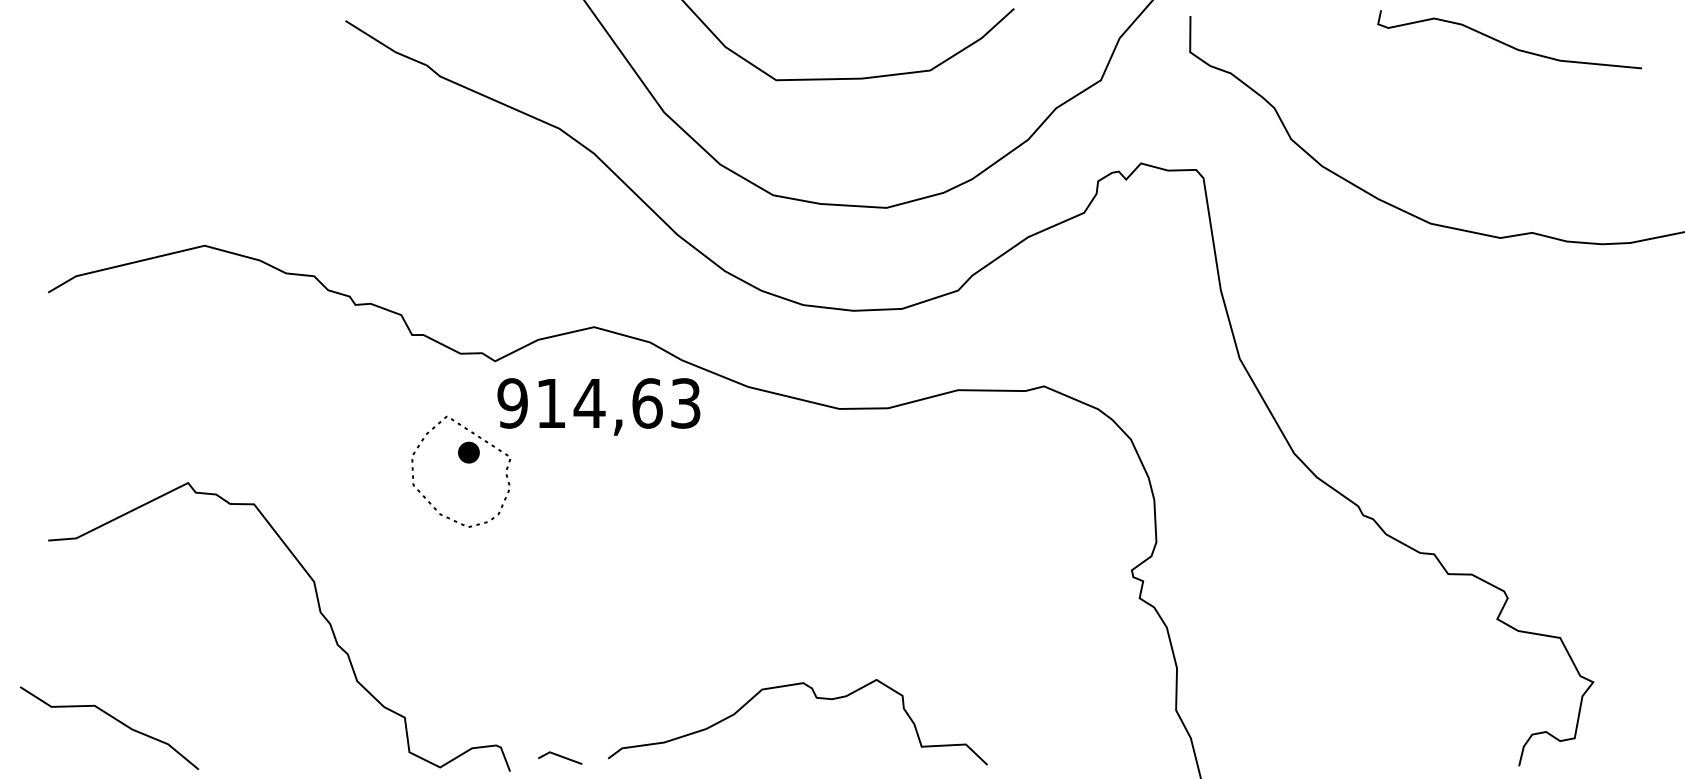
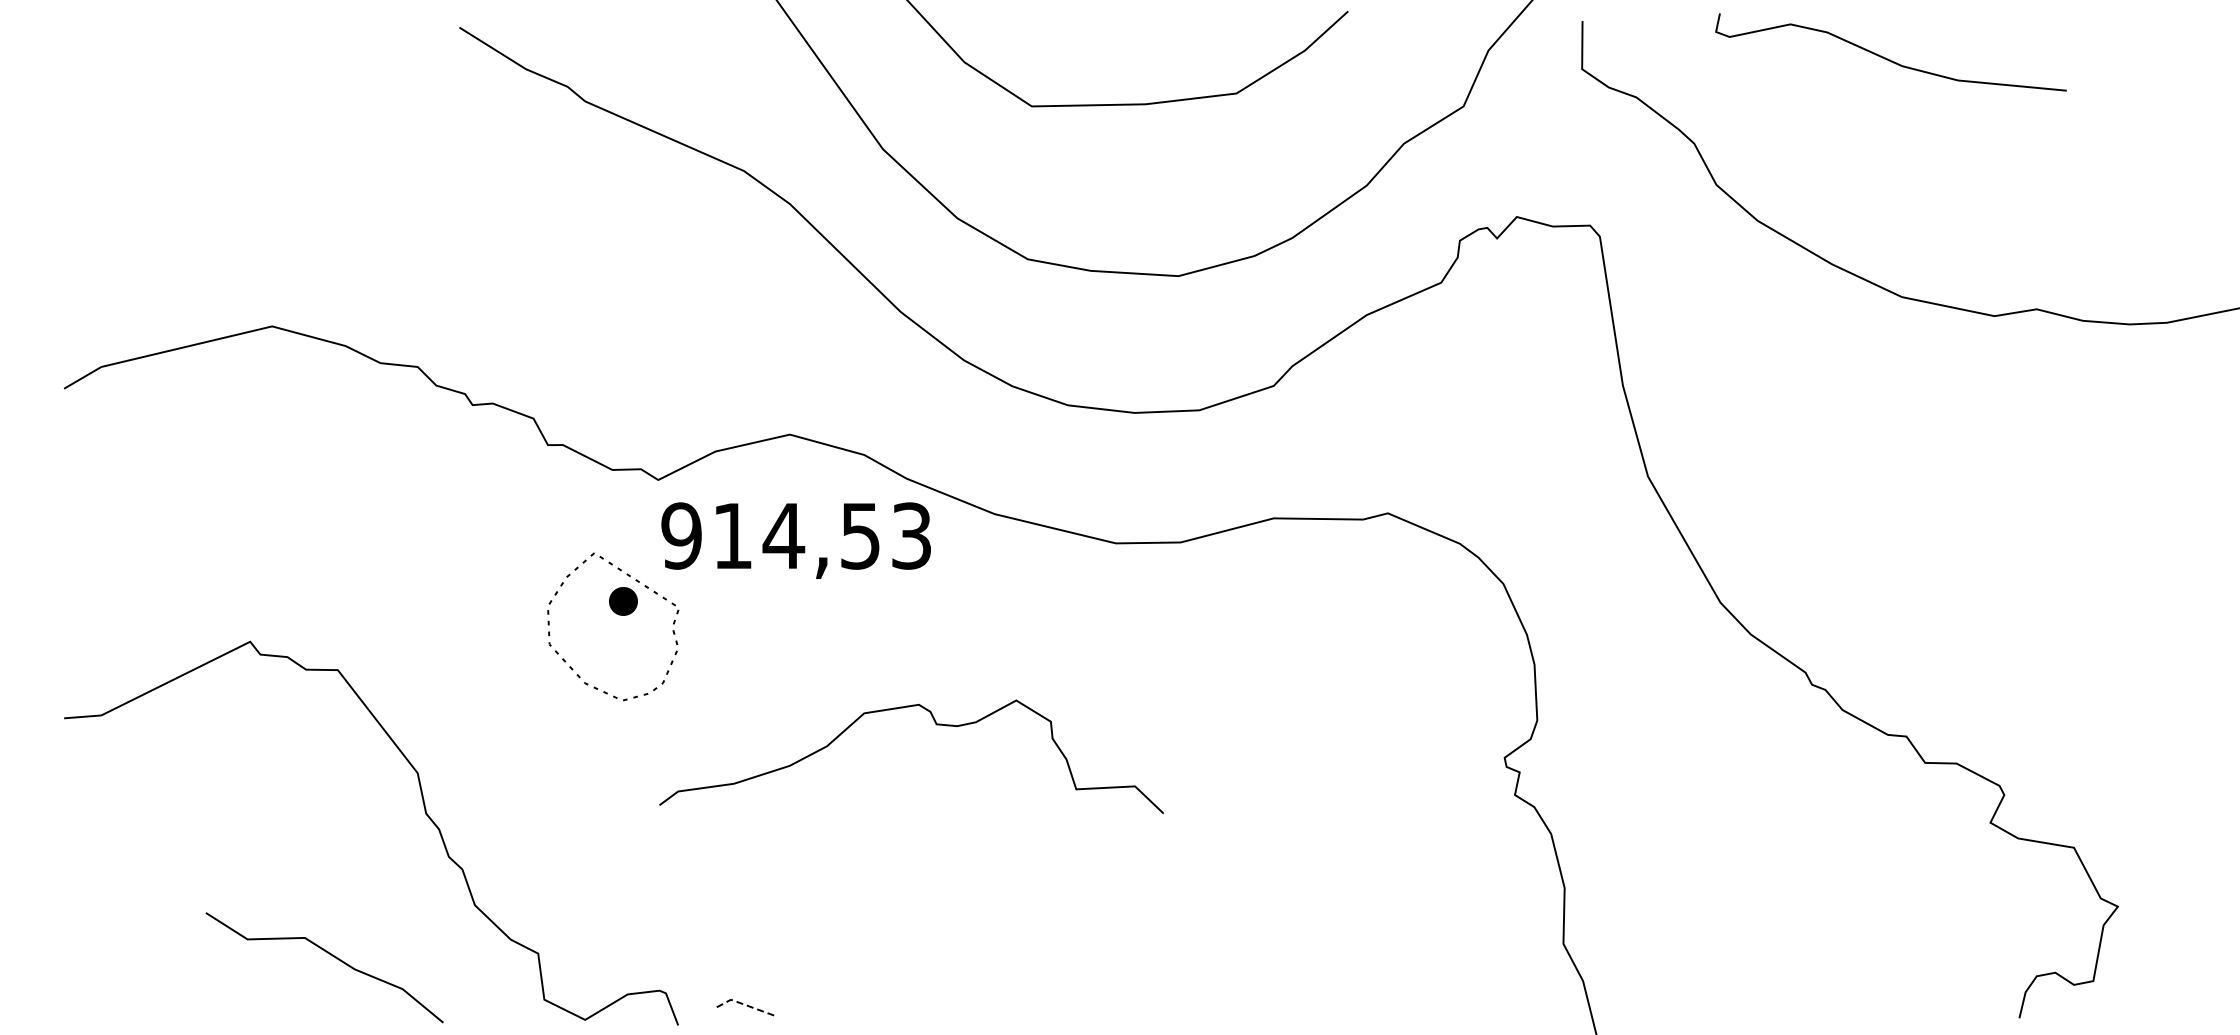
curve: (1507, 44) -> (1887, 58), moved
text: (647, 403) -> (860, 535), 914,63 -> 914,53
curve: (816, 698) -> (936, 725), moved
curve: (113, 719) -> (330, 955), moved
line: (559, 755) -> (743, 1004), solid -> dashed

